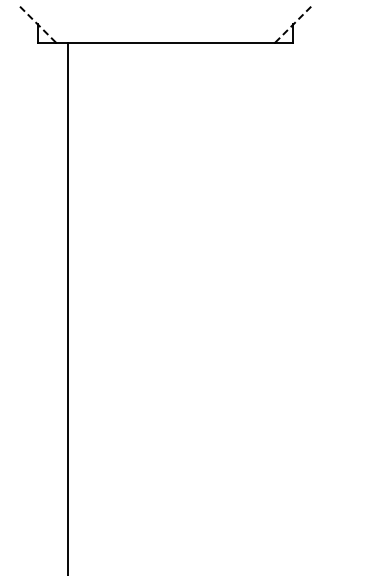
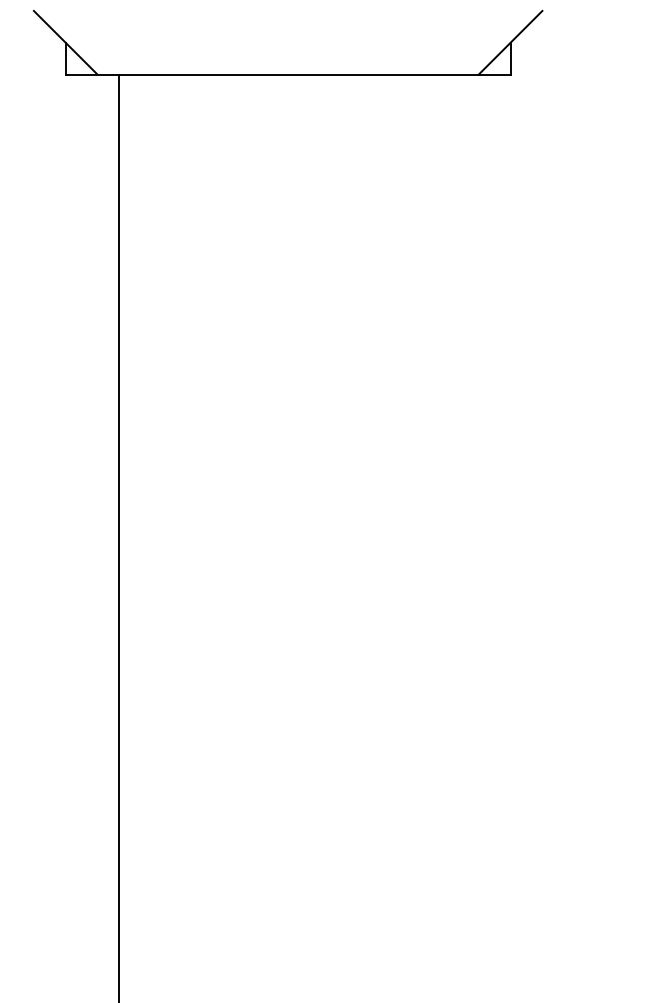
line: (37, 24) -> (65, 42), dashed -> solid
line: (293, 24) -> (510, 42), dashed -> solid

